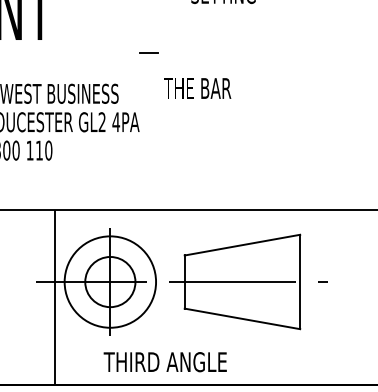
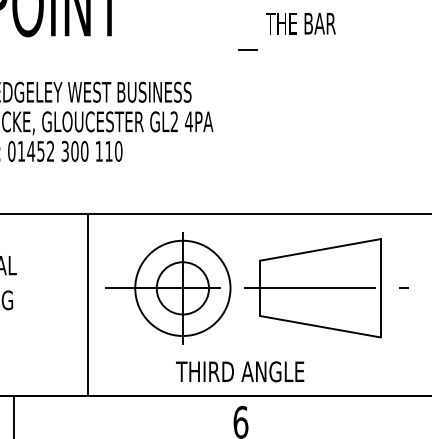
line: (148, 52) -> (247, 49), moved
text: (197, 88) -> (300, 23), moved
line: (55, 297) -> (88, 304), moved

